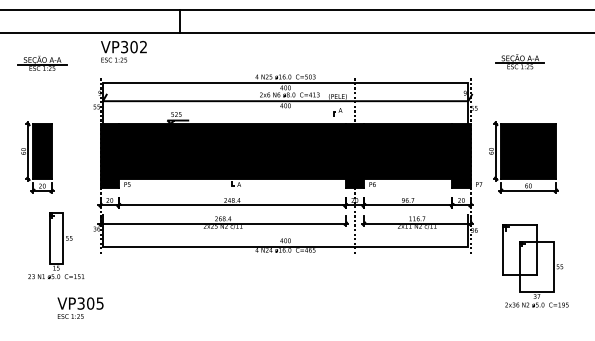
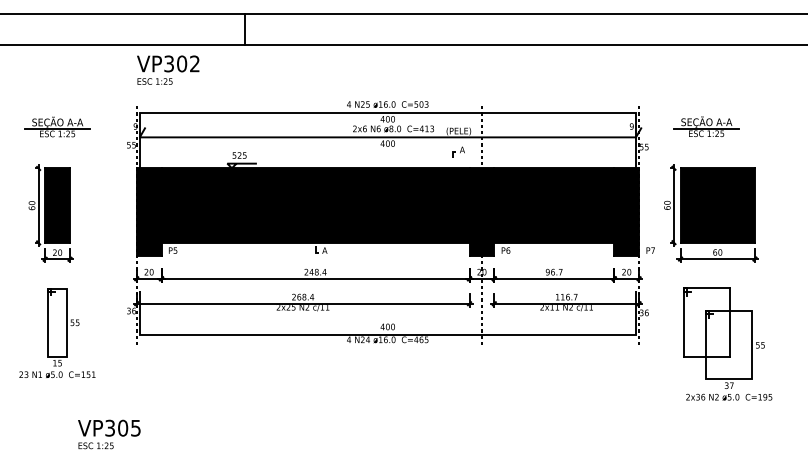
part: (520, 61) -> (706, 126), moved
part: (42, 63) -> (57, 126), moved
part: (56, 245) -> (57, 332), moved
part: (535, 265) -> (727, 343), moved
text: (80, 308) -> (109, 434), moved

